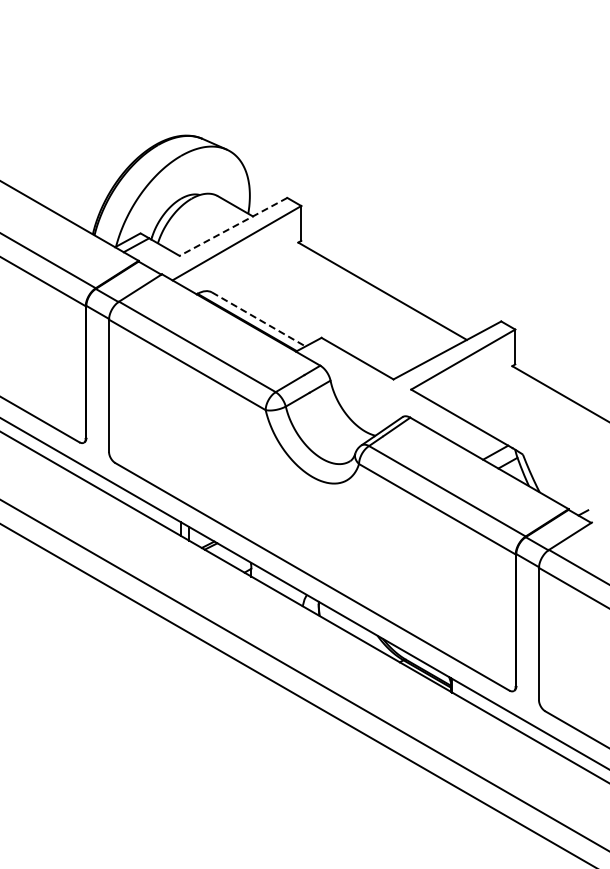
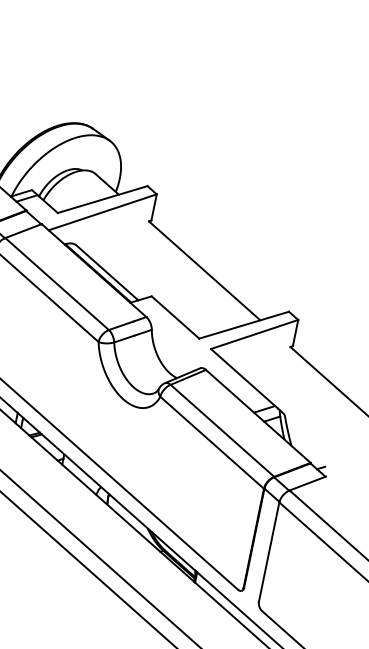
line: (233, 227) -> (102, 200), dashed -> solid
line: (259, 319) -> (107, 273), dashed -> solid

